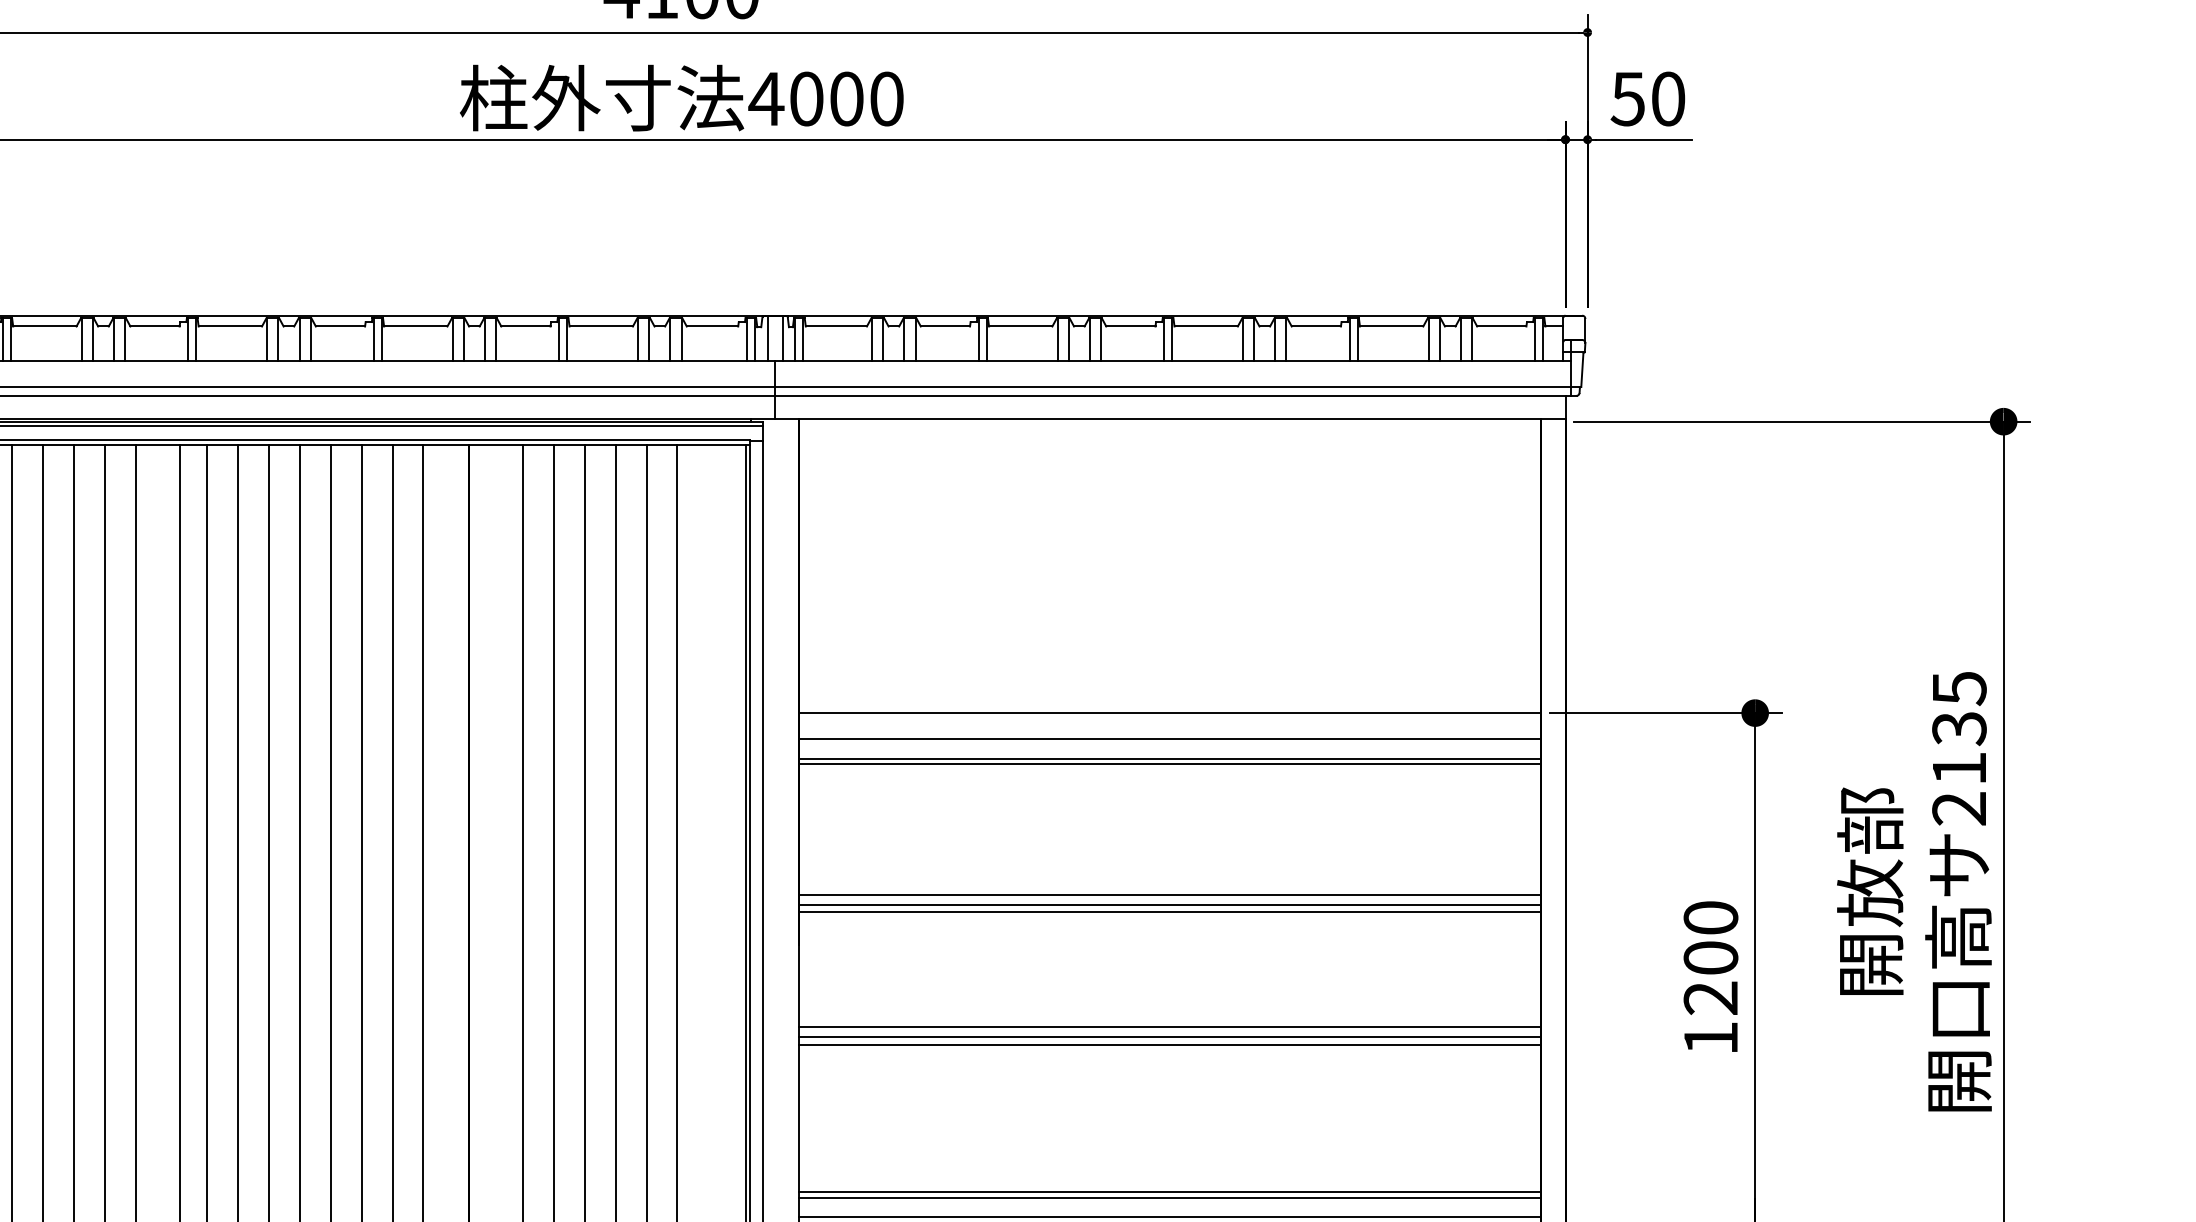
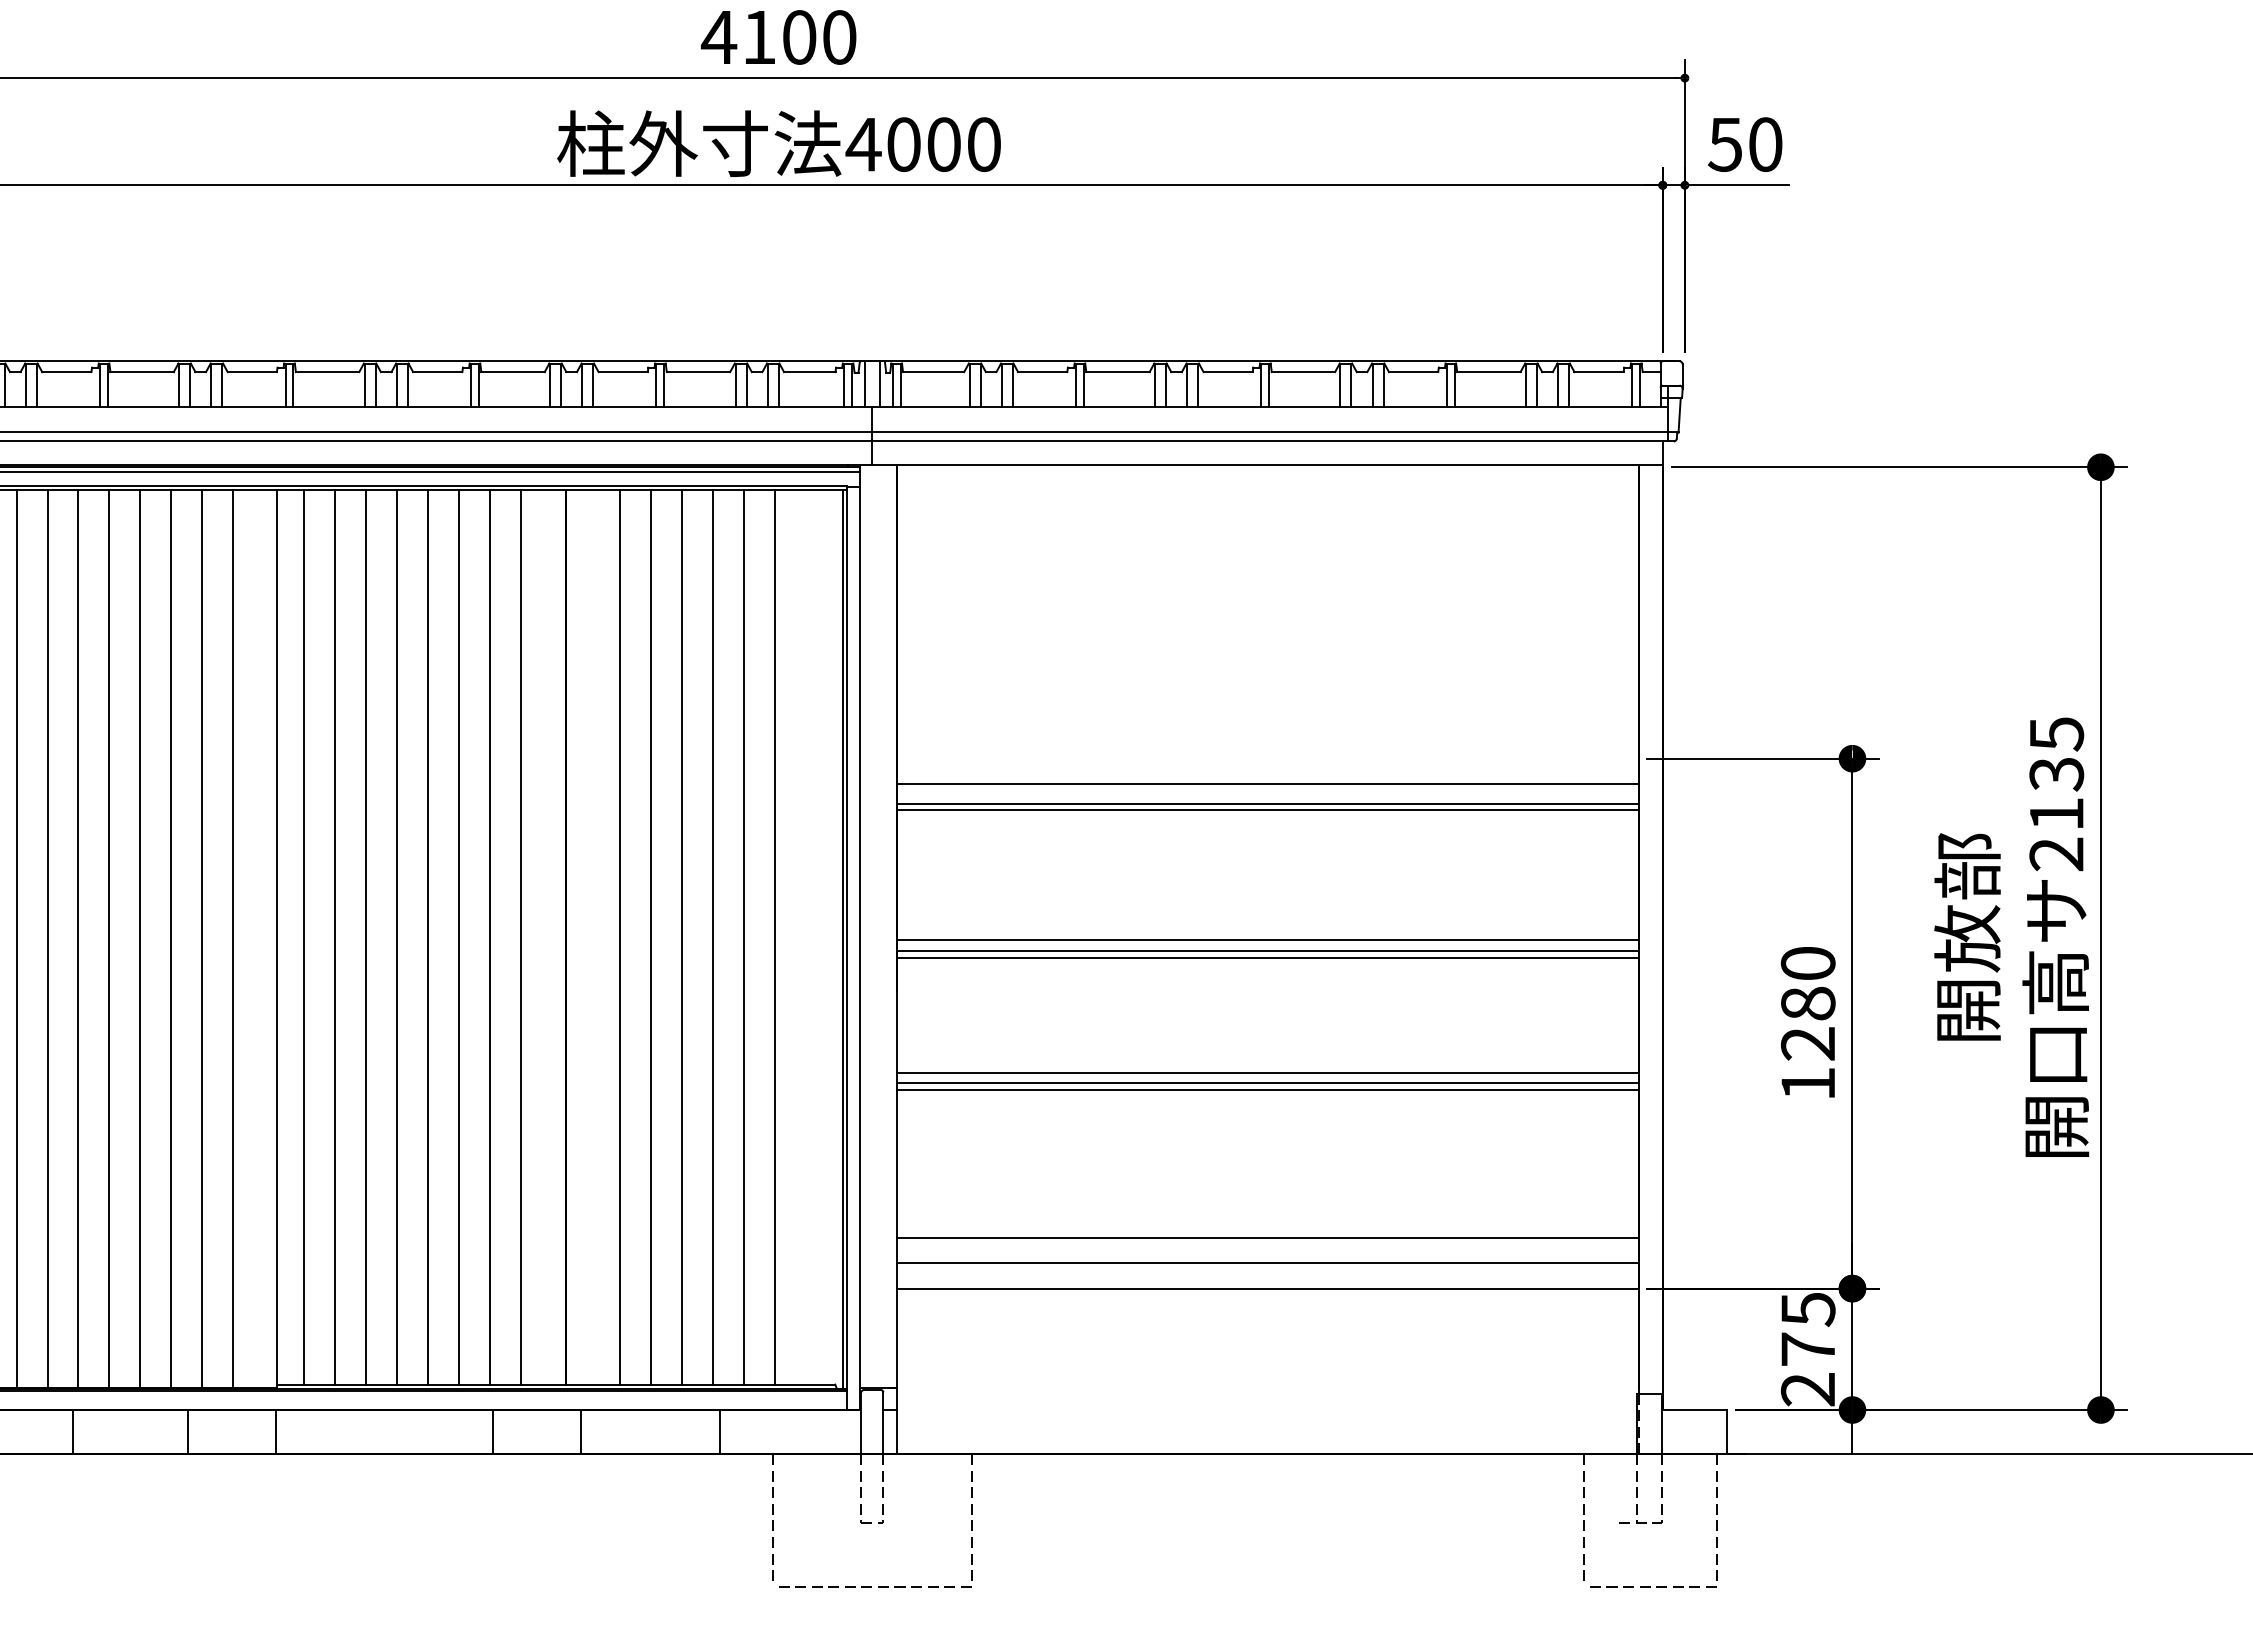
line: (1170, 712) -> (1267, 758), removed
text: (1710, 957) -> (1807, 1003), 1200 -> 1280
line: (1170, 1197) -> (1267, 1243), removed

